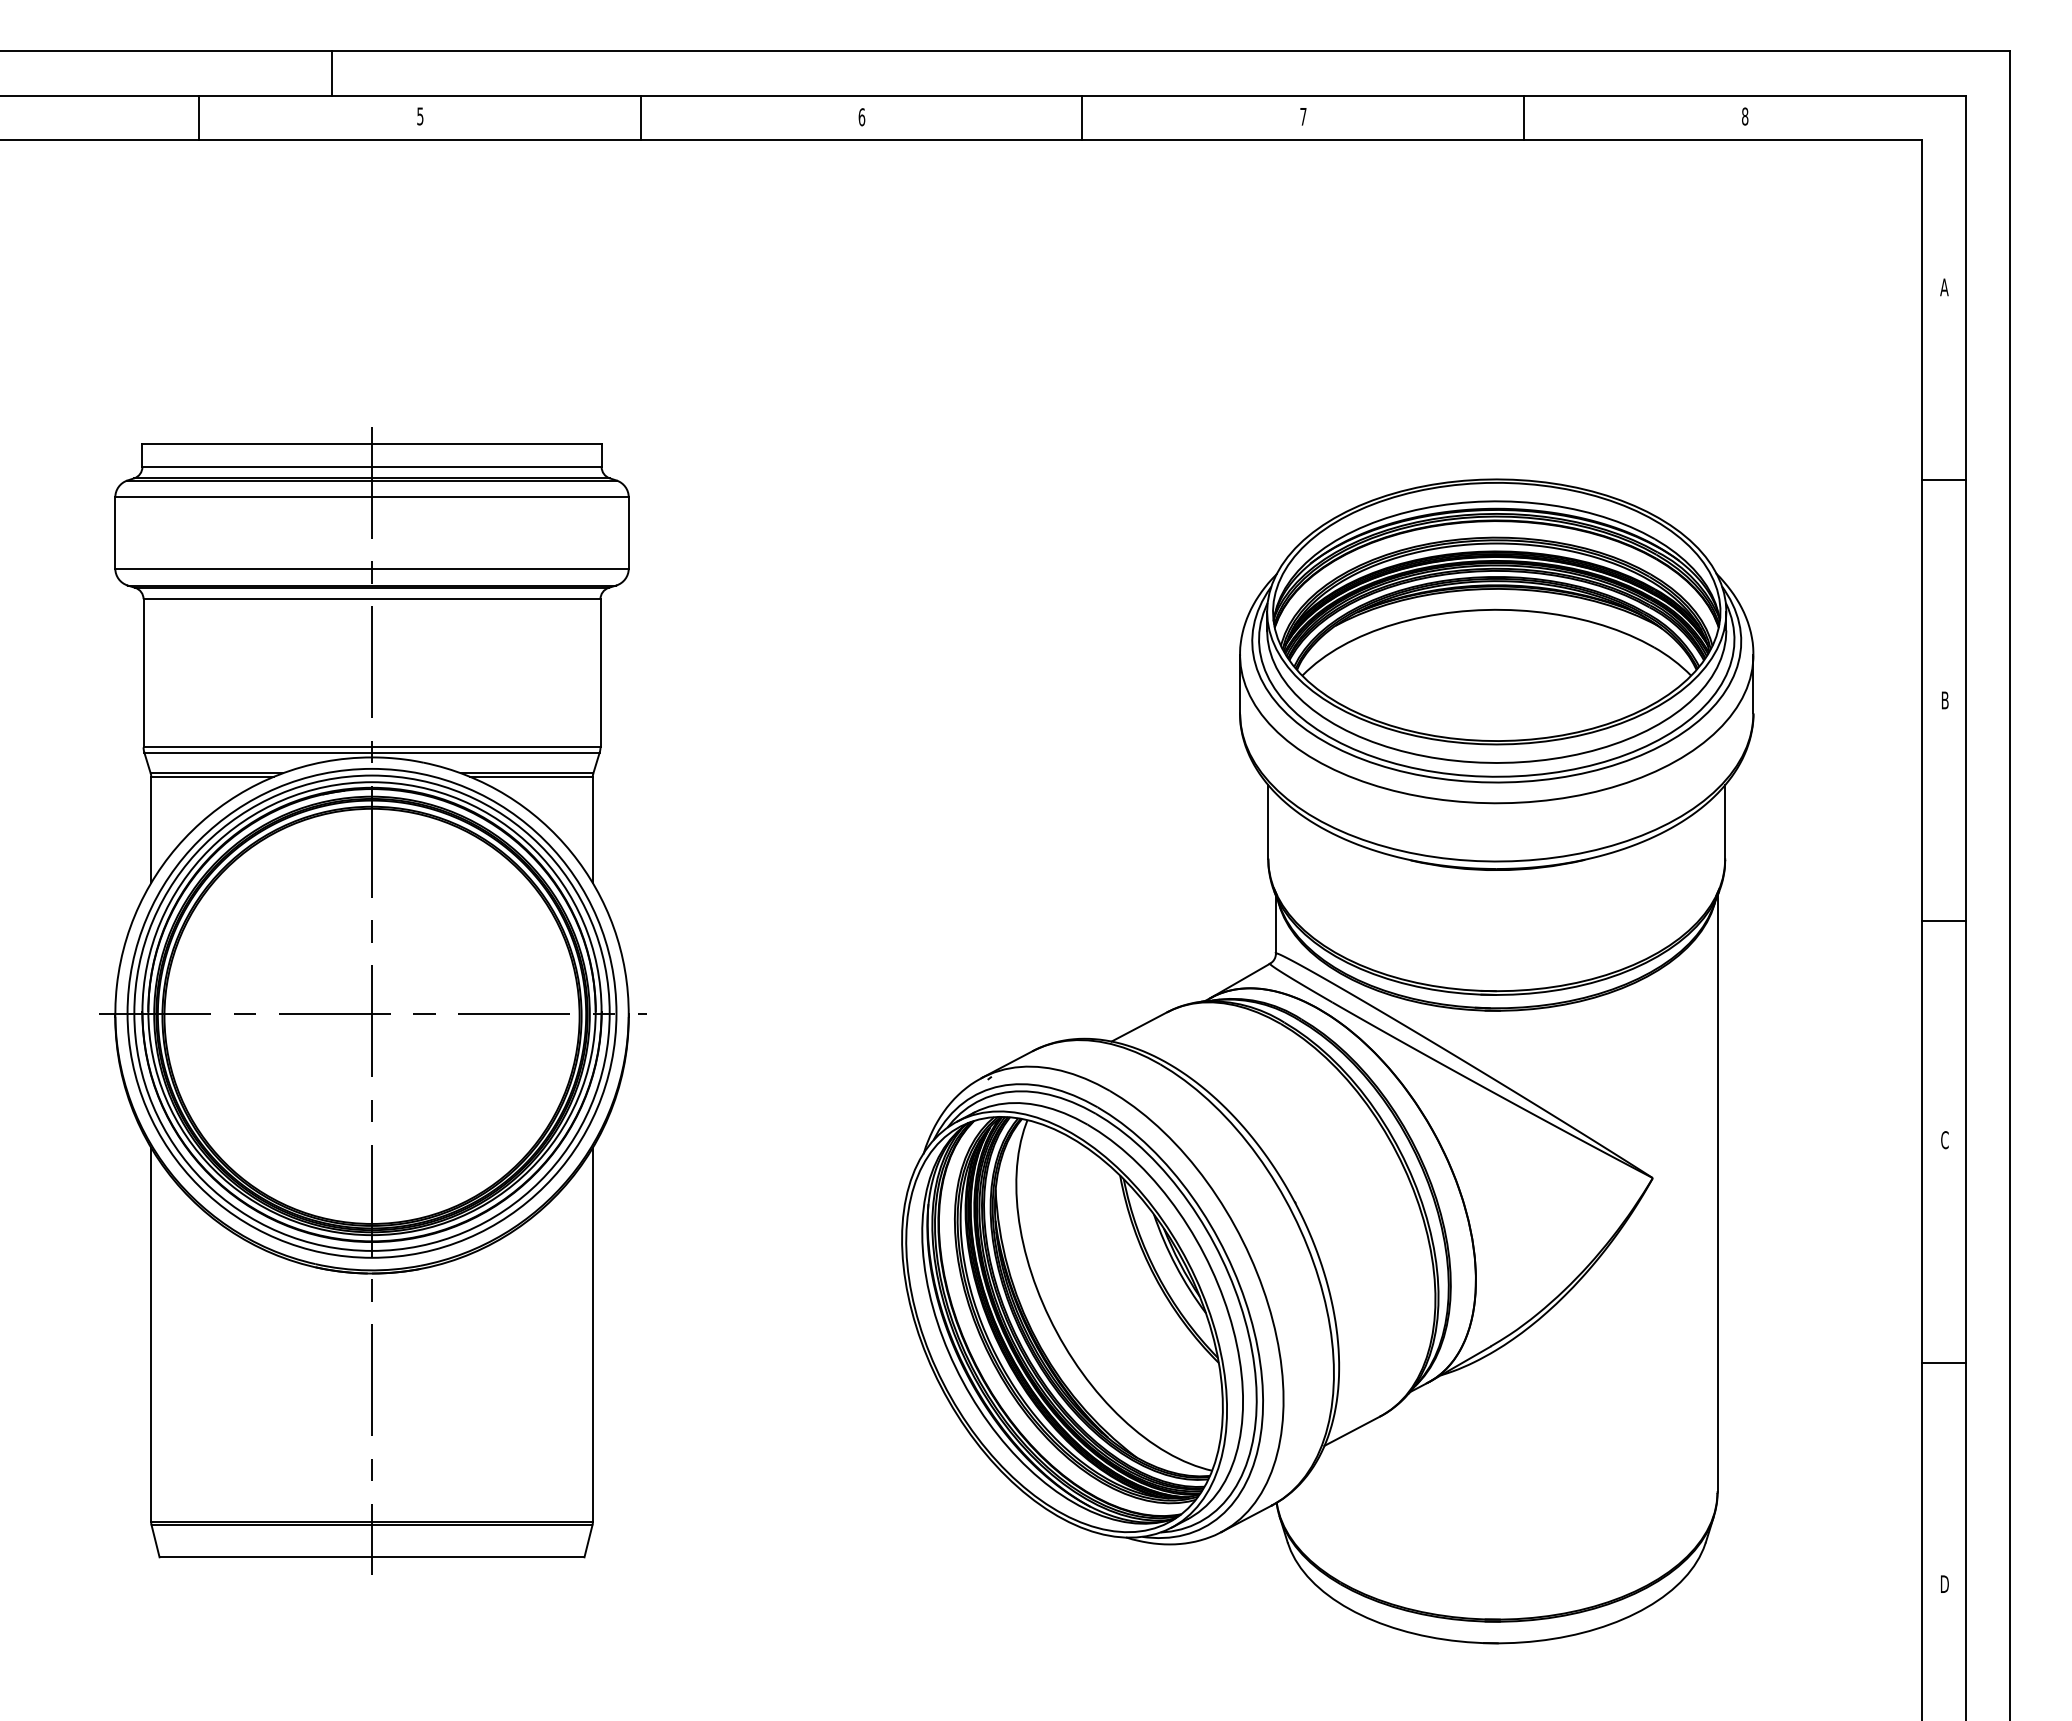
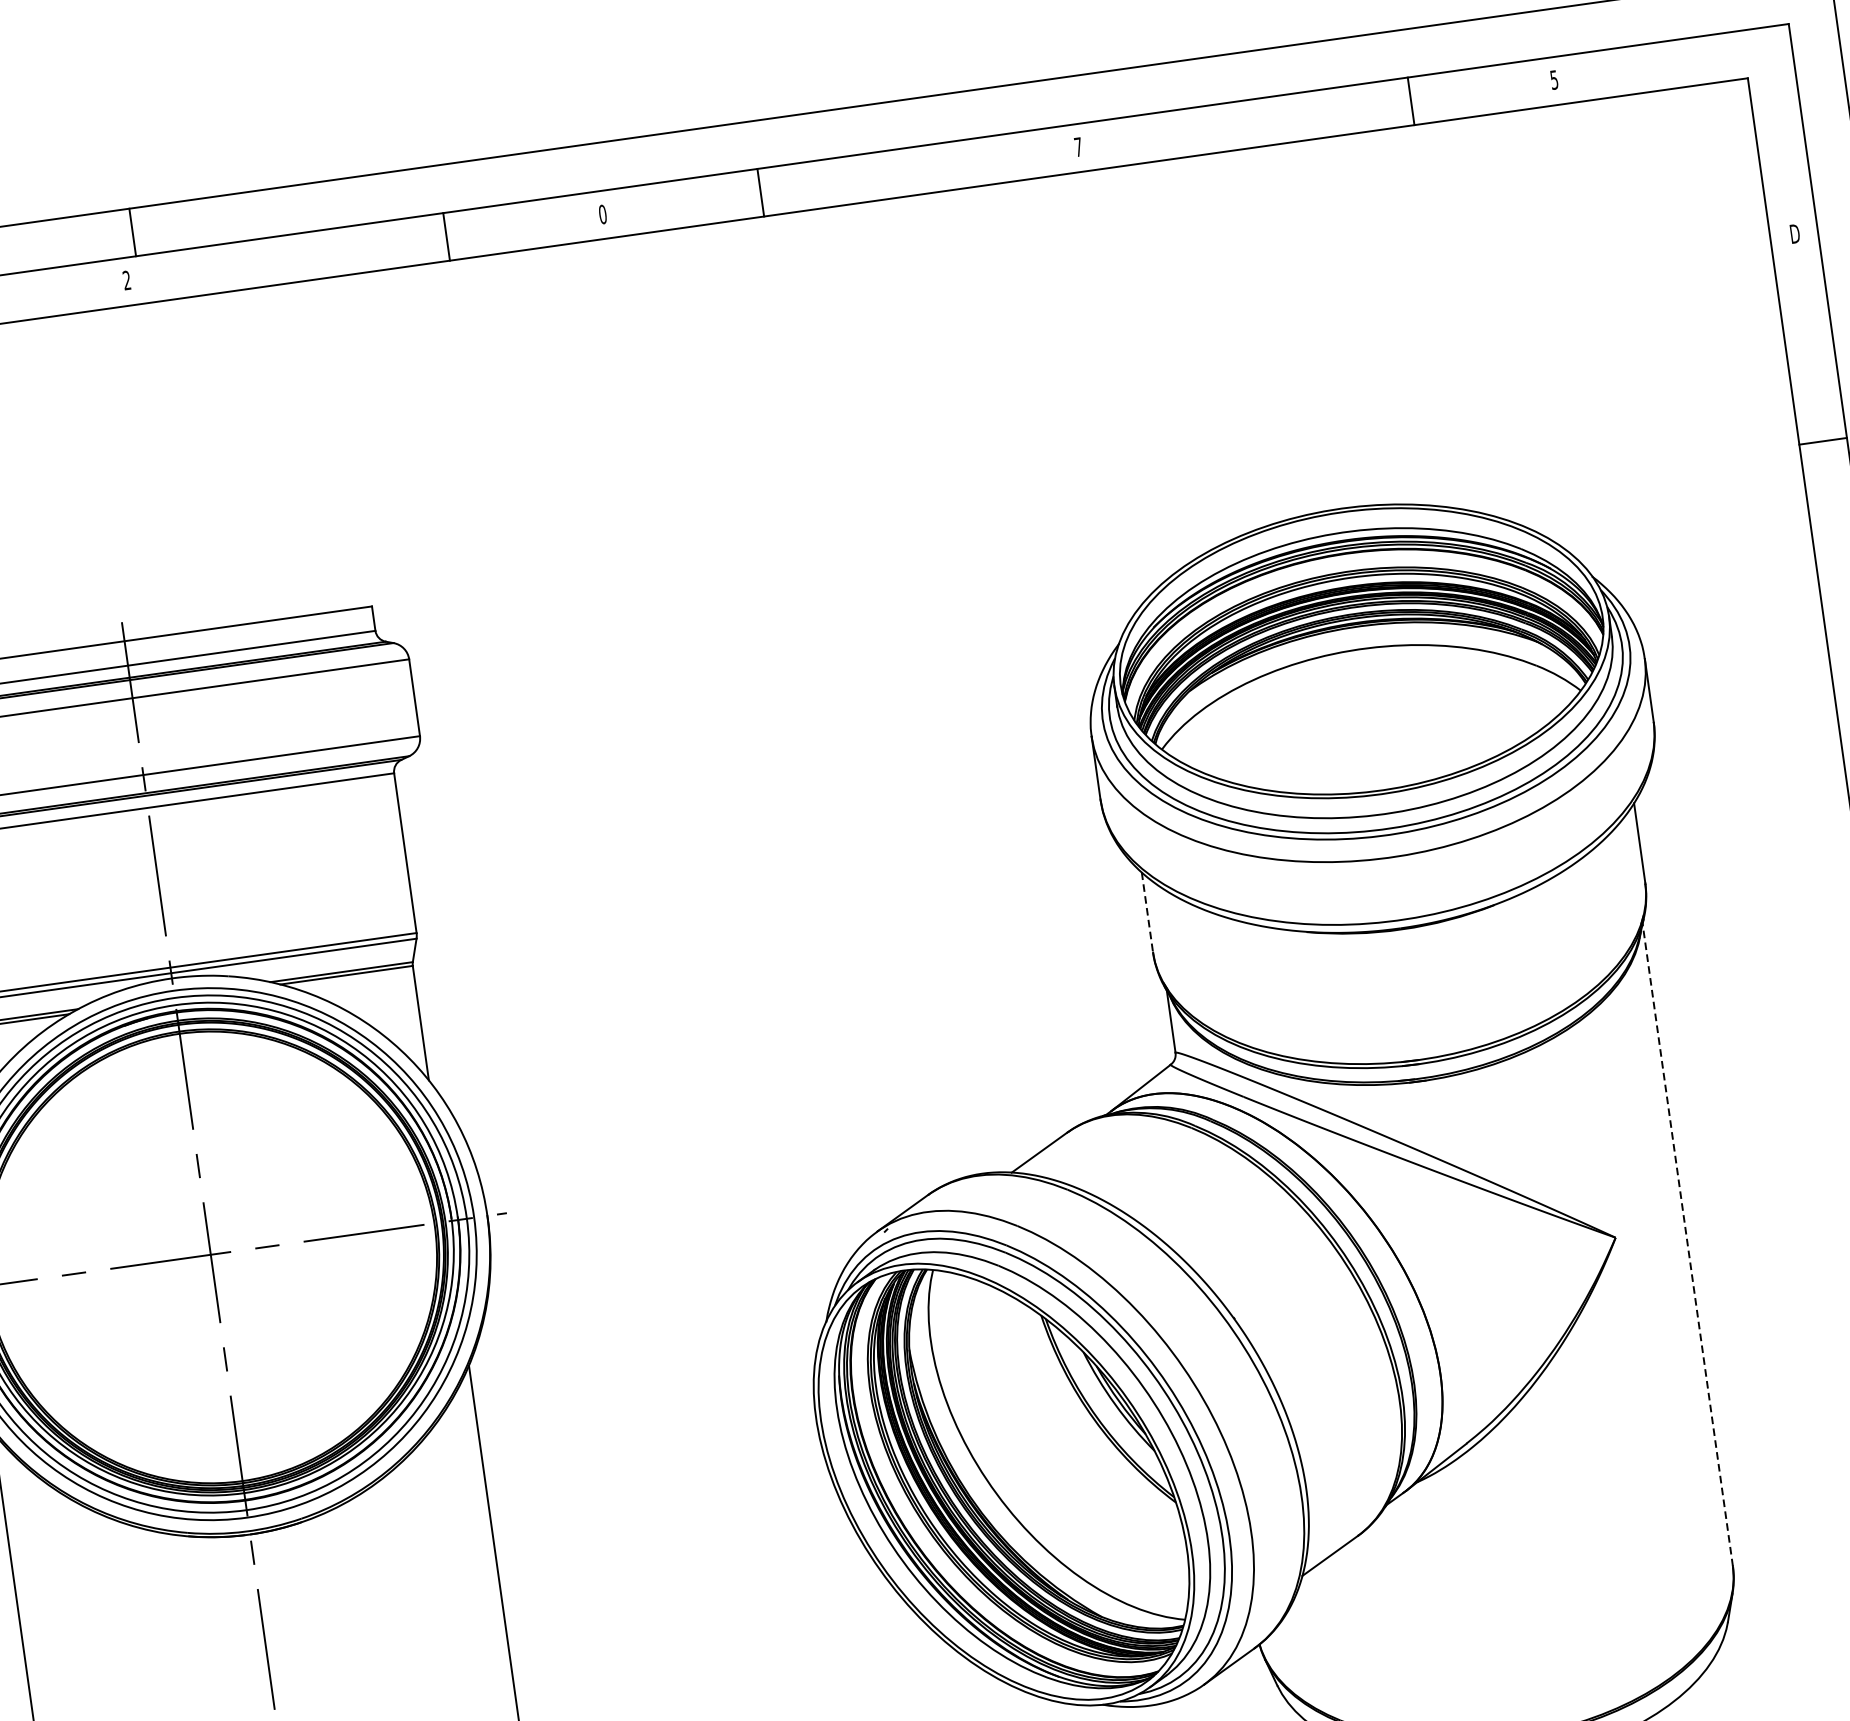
line: (331, 73) -> (132, 232), moved
text: (420, 116) -> (127, 280), 5 -> 2
text: (861, 116) -> (602, 213), 6 -> 0
text: (1745, 116) -> (1554, 79), 8 -> 5
line: (640, 117) -> (446, 236), moved
line: (1082, 117) -> (760, 192), moved
line: (1524, 117) -> (1411, 101), moved
text: (1944, 287) -> (1795, 234), A -> D
line: (1268, 822) -> (1147, 912), solid -> dashed
line: (1717, 1193) -> (1687, 1244), solid -> dashed

